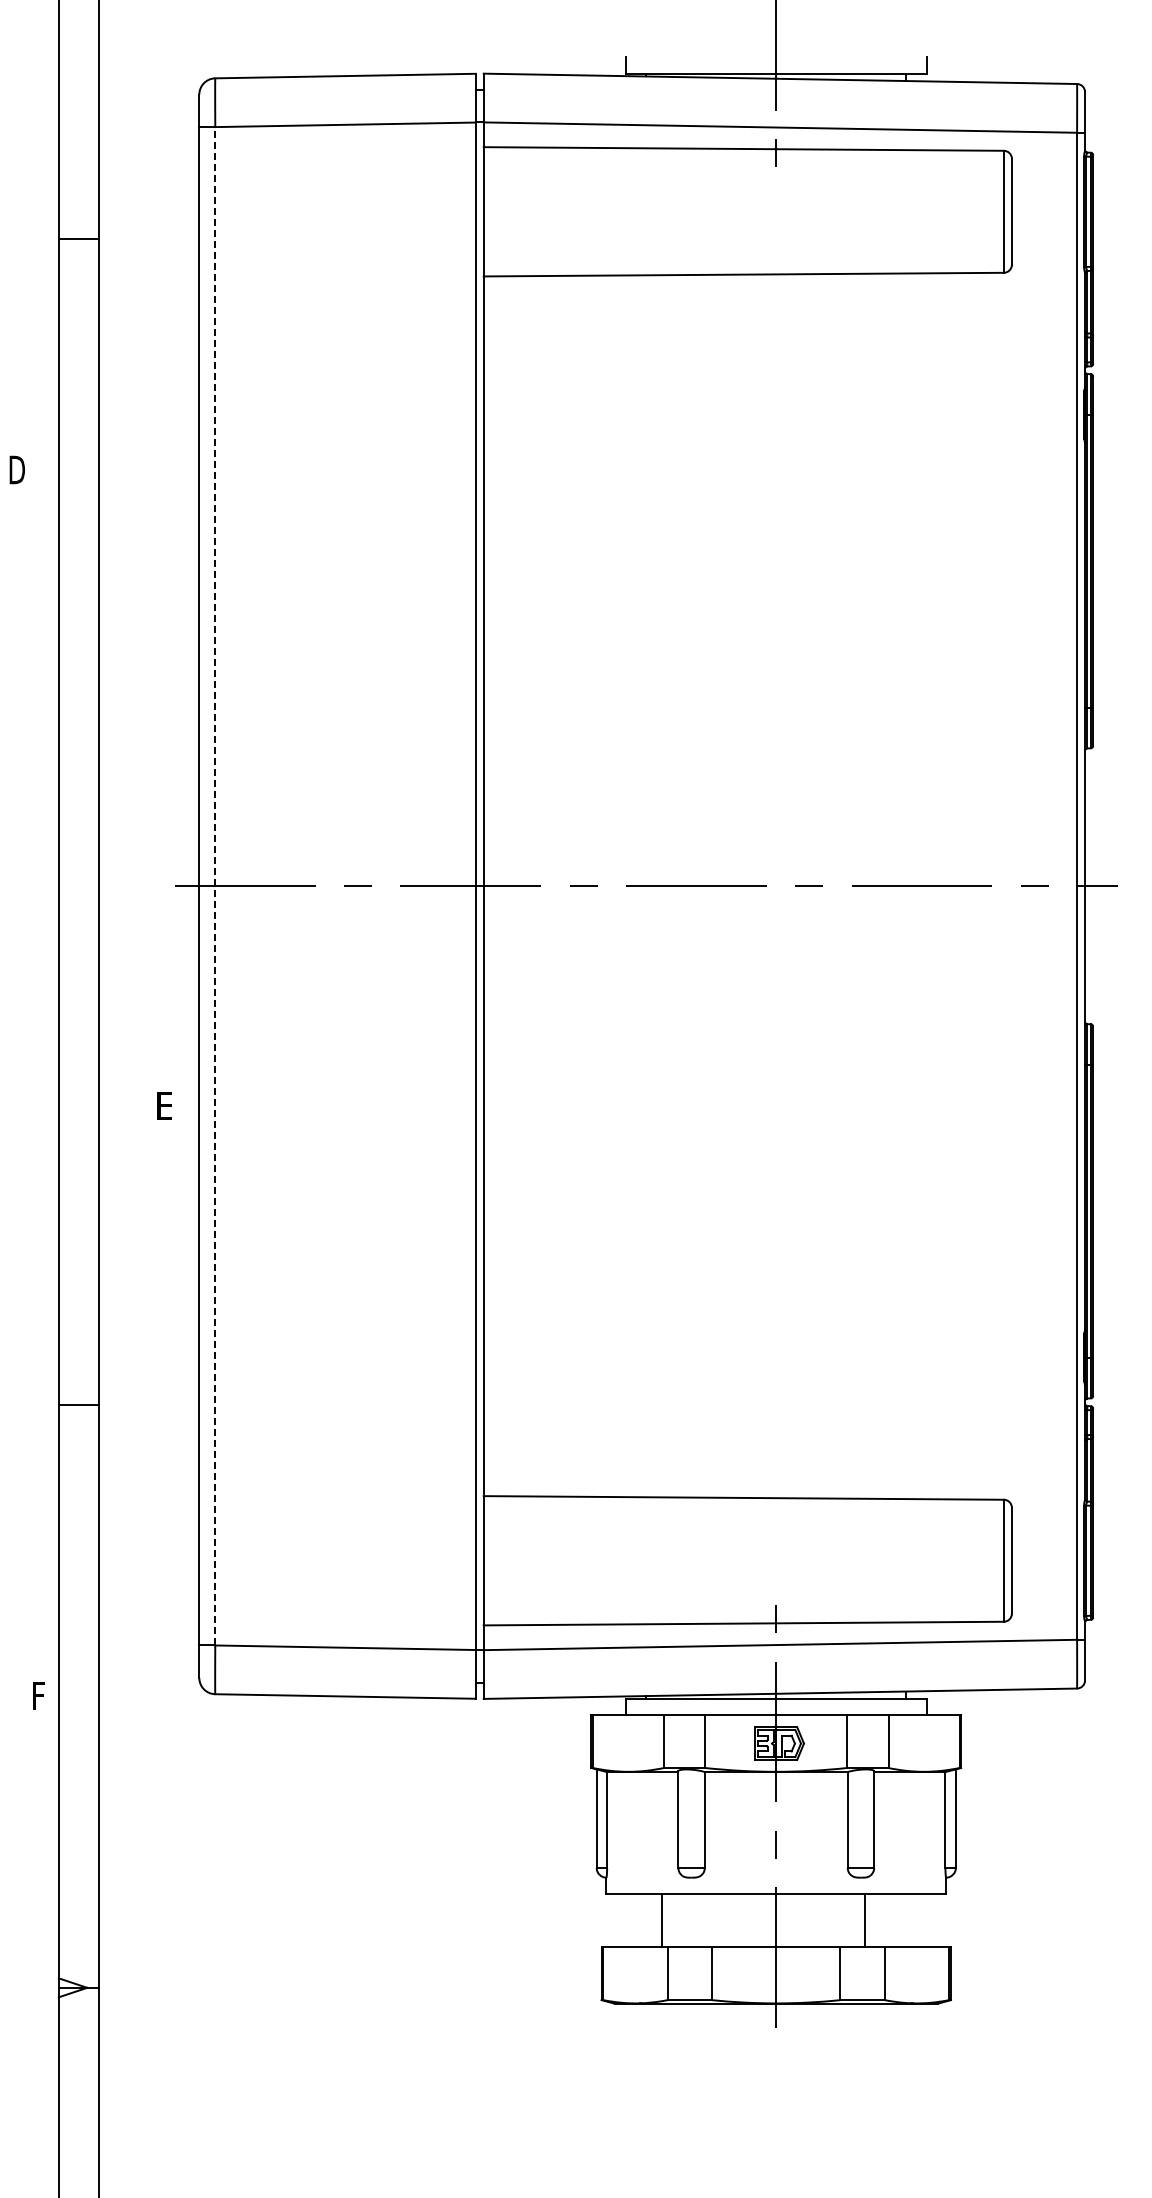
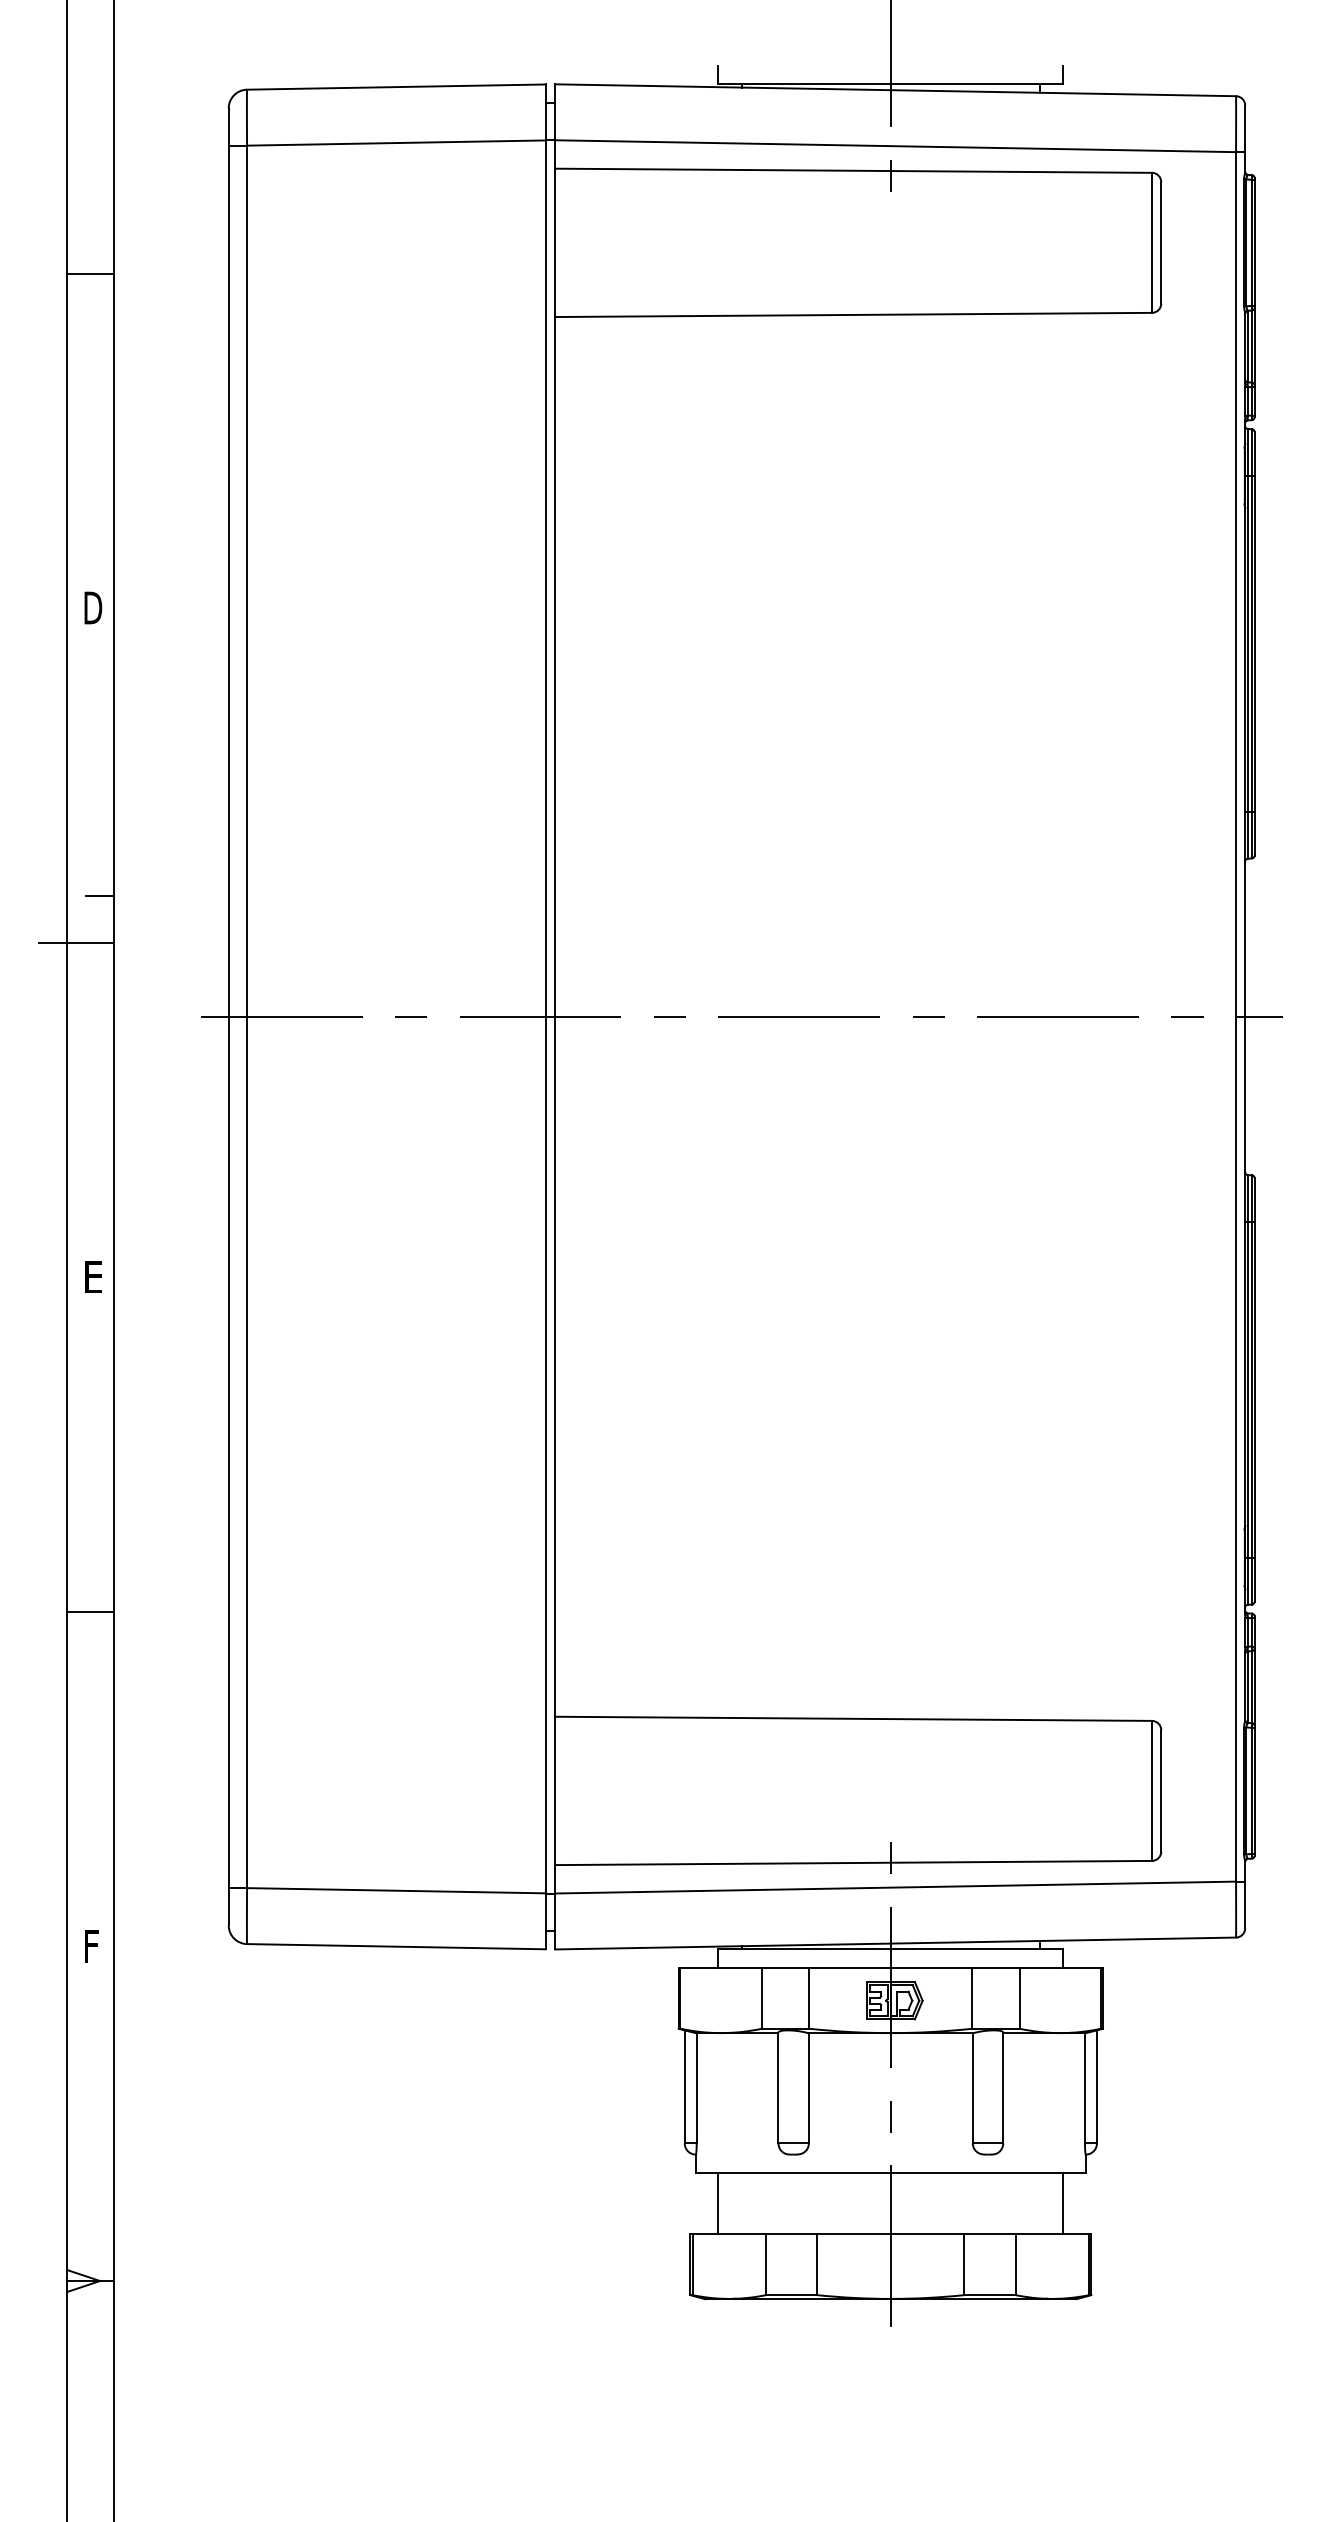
text: (16, 469) -> (92, 607), moved
line: (87, 781) -> (100, 896), added
line: (66, 821) -> (76, 942), added
line: (215, 885) -> (247, 1015), dashed -> solid
text: (164, 1105) -> (93, 1276), moved
text: (38, 1695) -> (91, 1945), moved
line: (661, 1919) -> (717, 2202), moved
line: (864, 1919) -> (1063, 2202), moved

